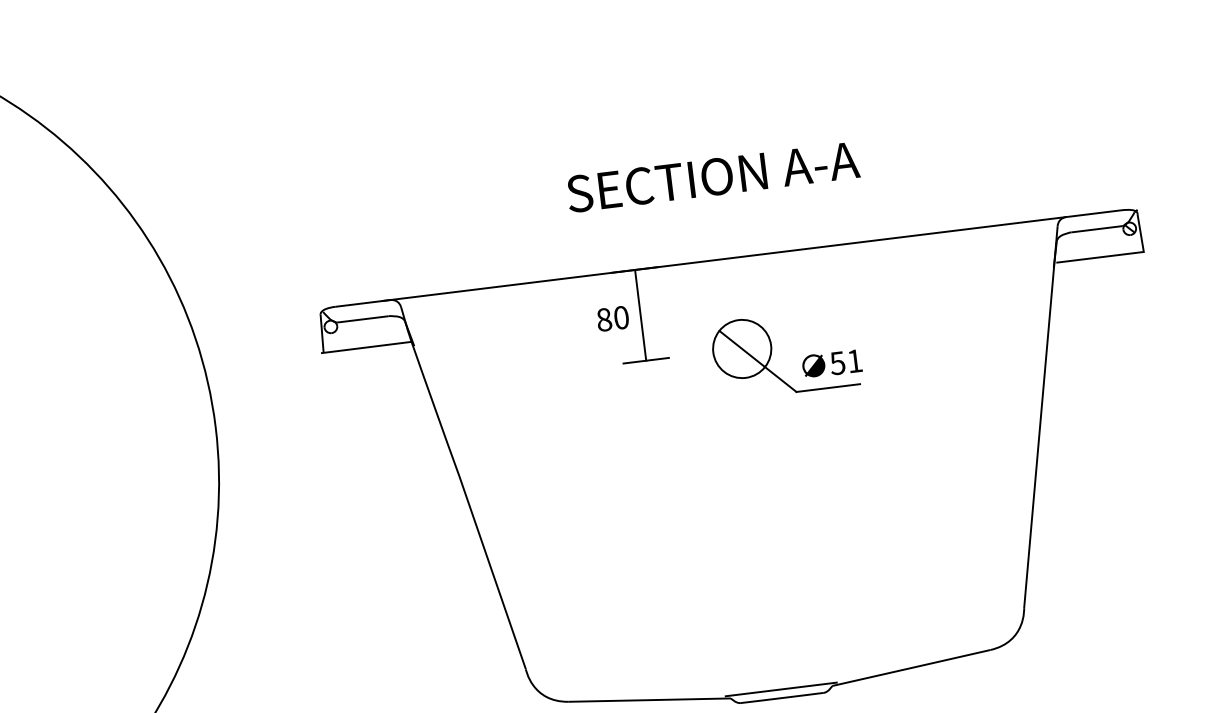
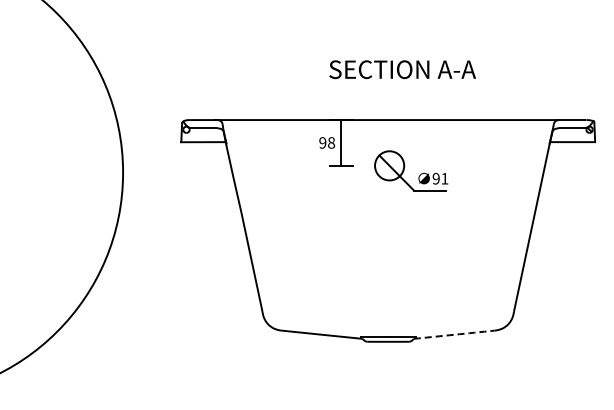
text: (712, 176) -> (402, 69), moved
text: (613, 317) -> (327, 142), 80 -> 98
text: (836, 362) -> (435, 178), 51 -> 91
arc: (911, 667) -> (454, 334), solid -> dashed

